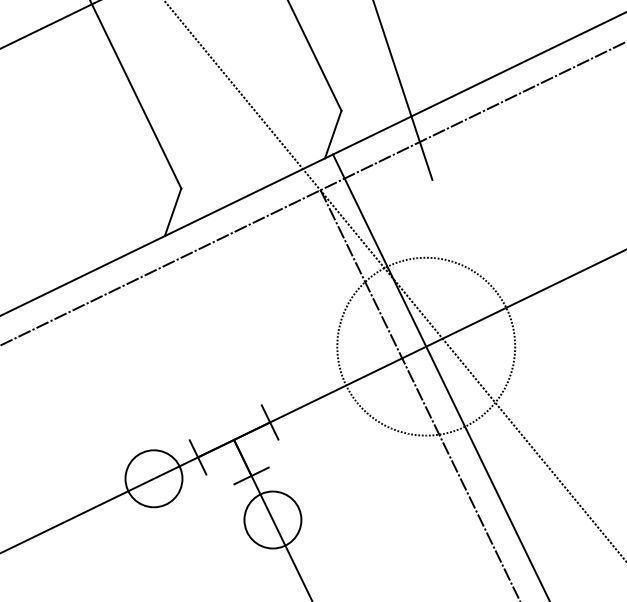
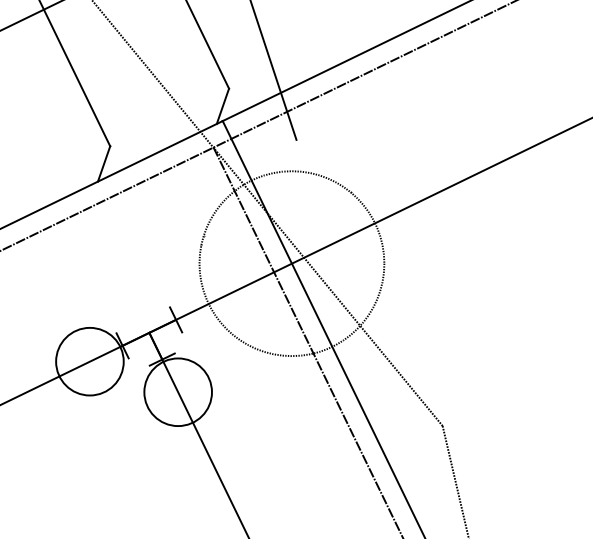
circle: (425, 346) -> (291, 263), size x1.4
circle: (153, 478) -> (89, 361), size x1.6
circle: (273, 520) -> (178, 392), size x1.6

